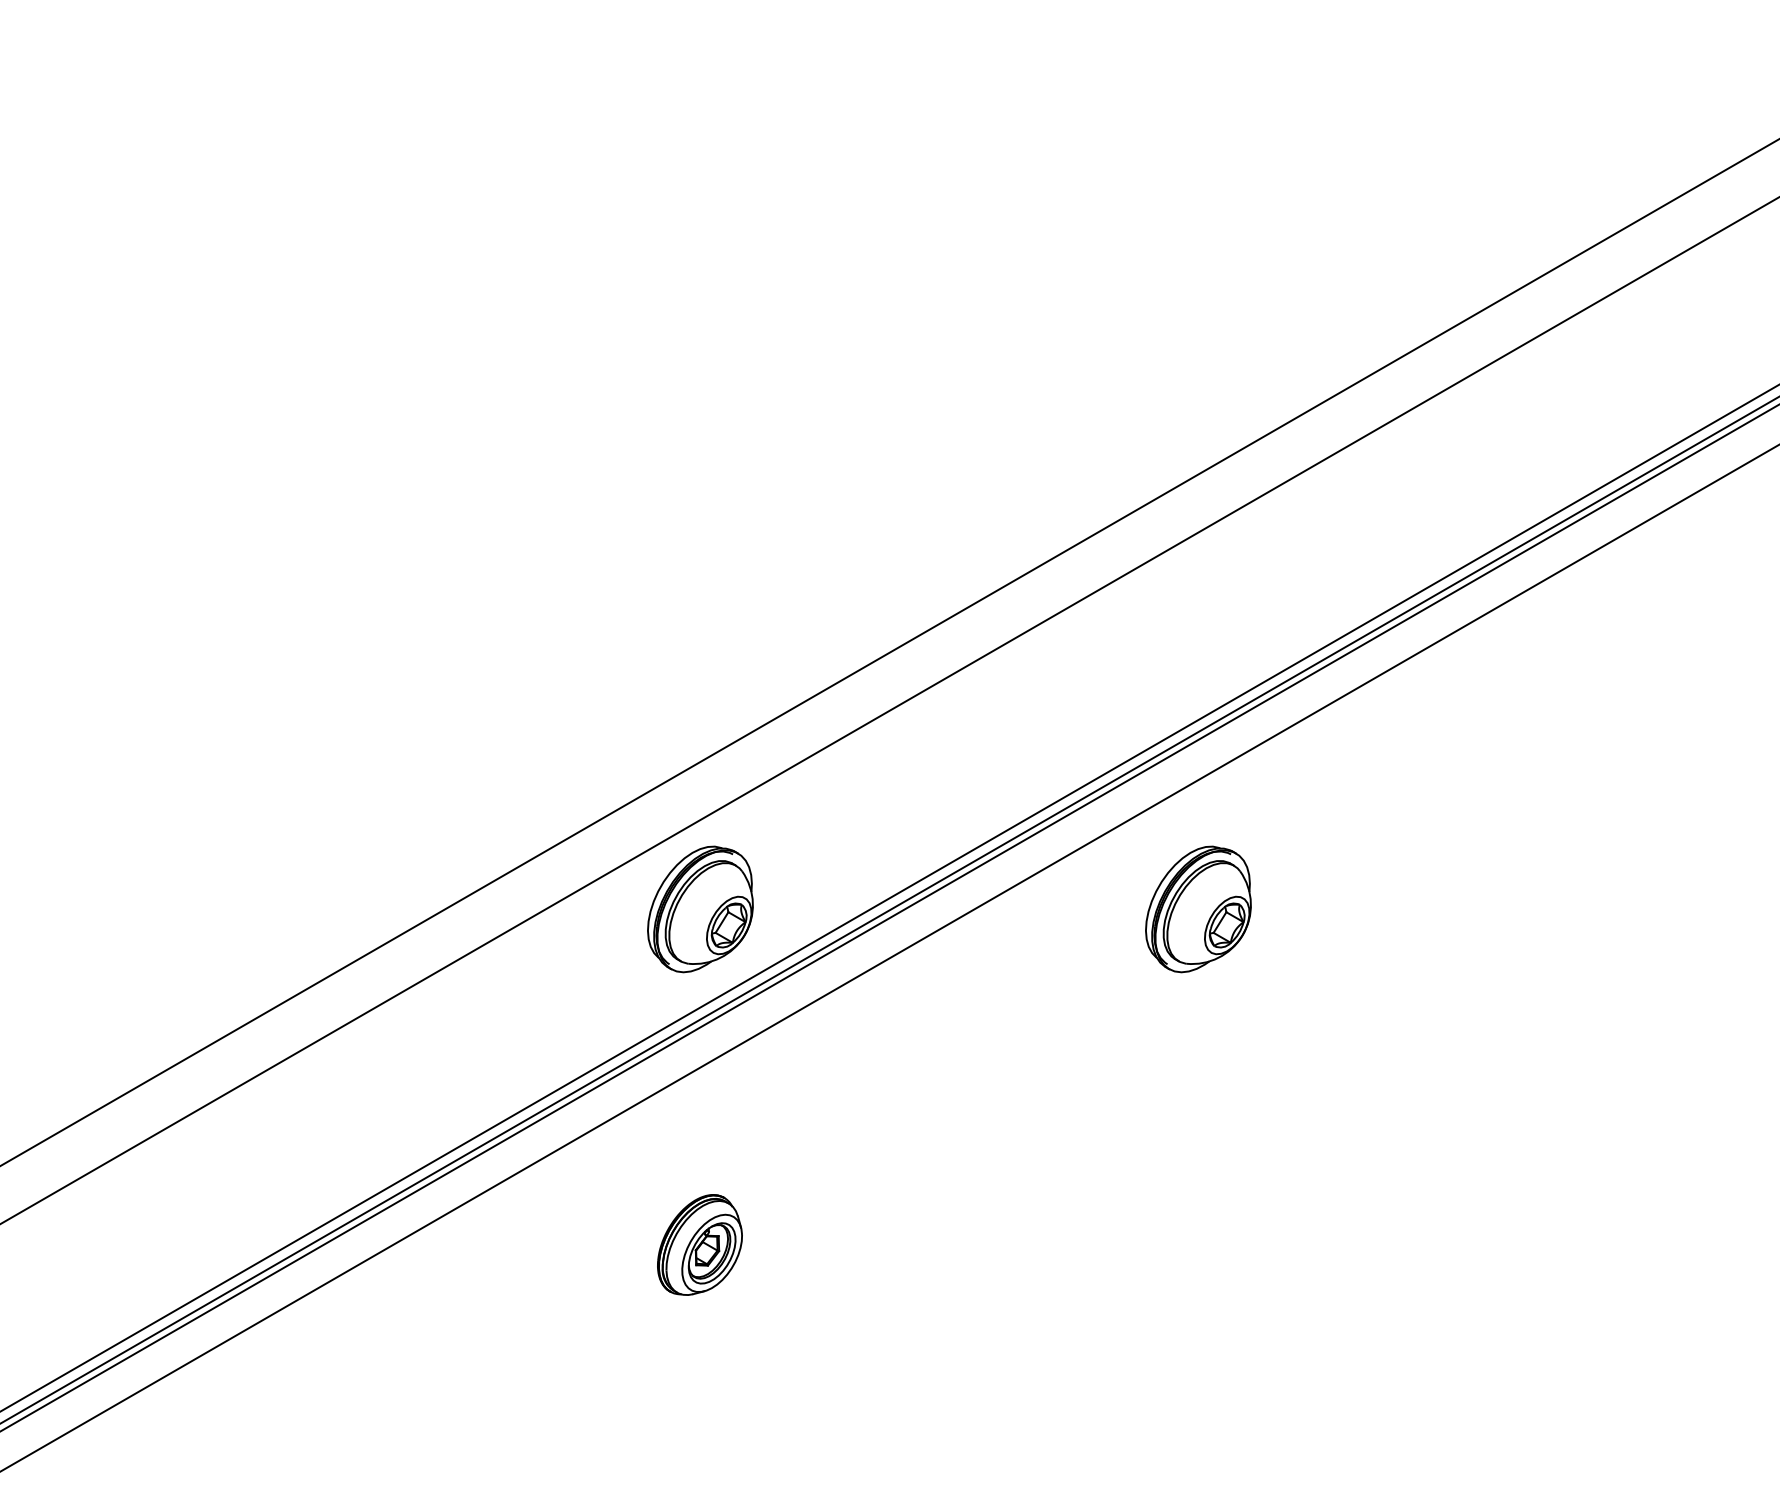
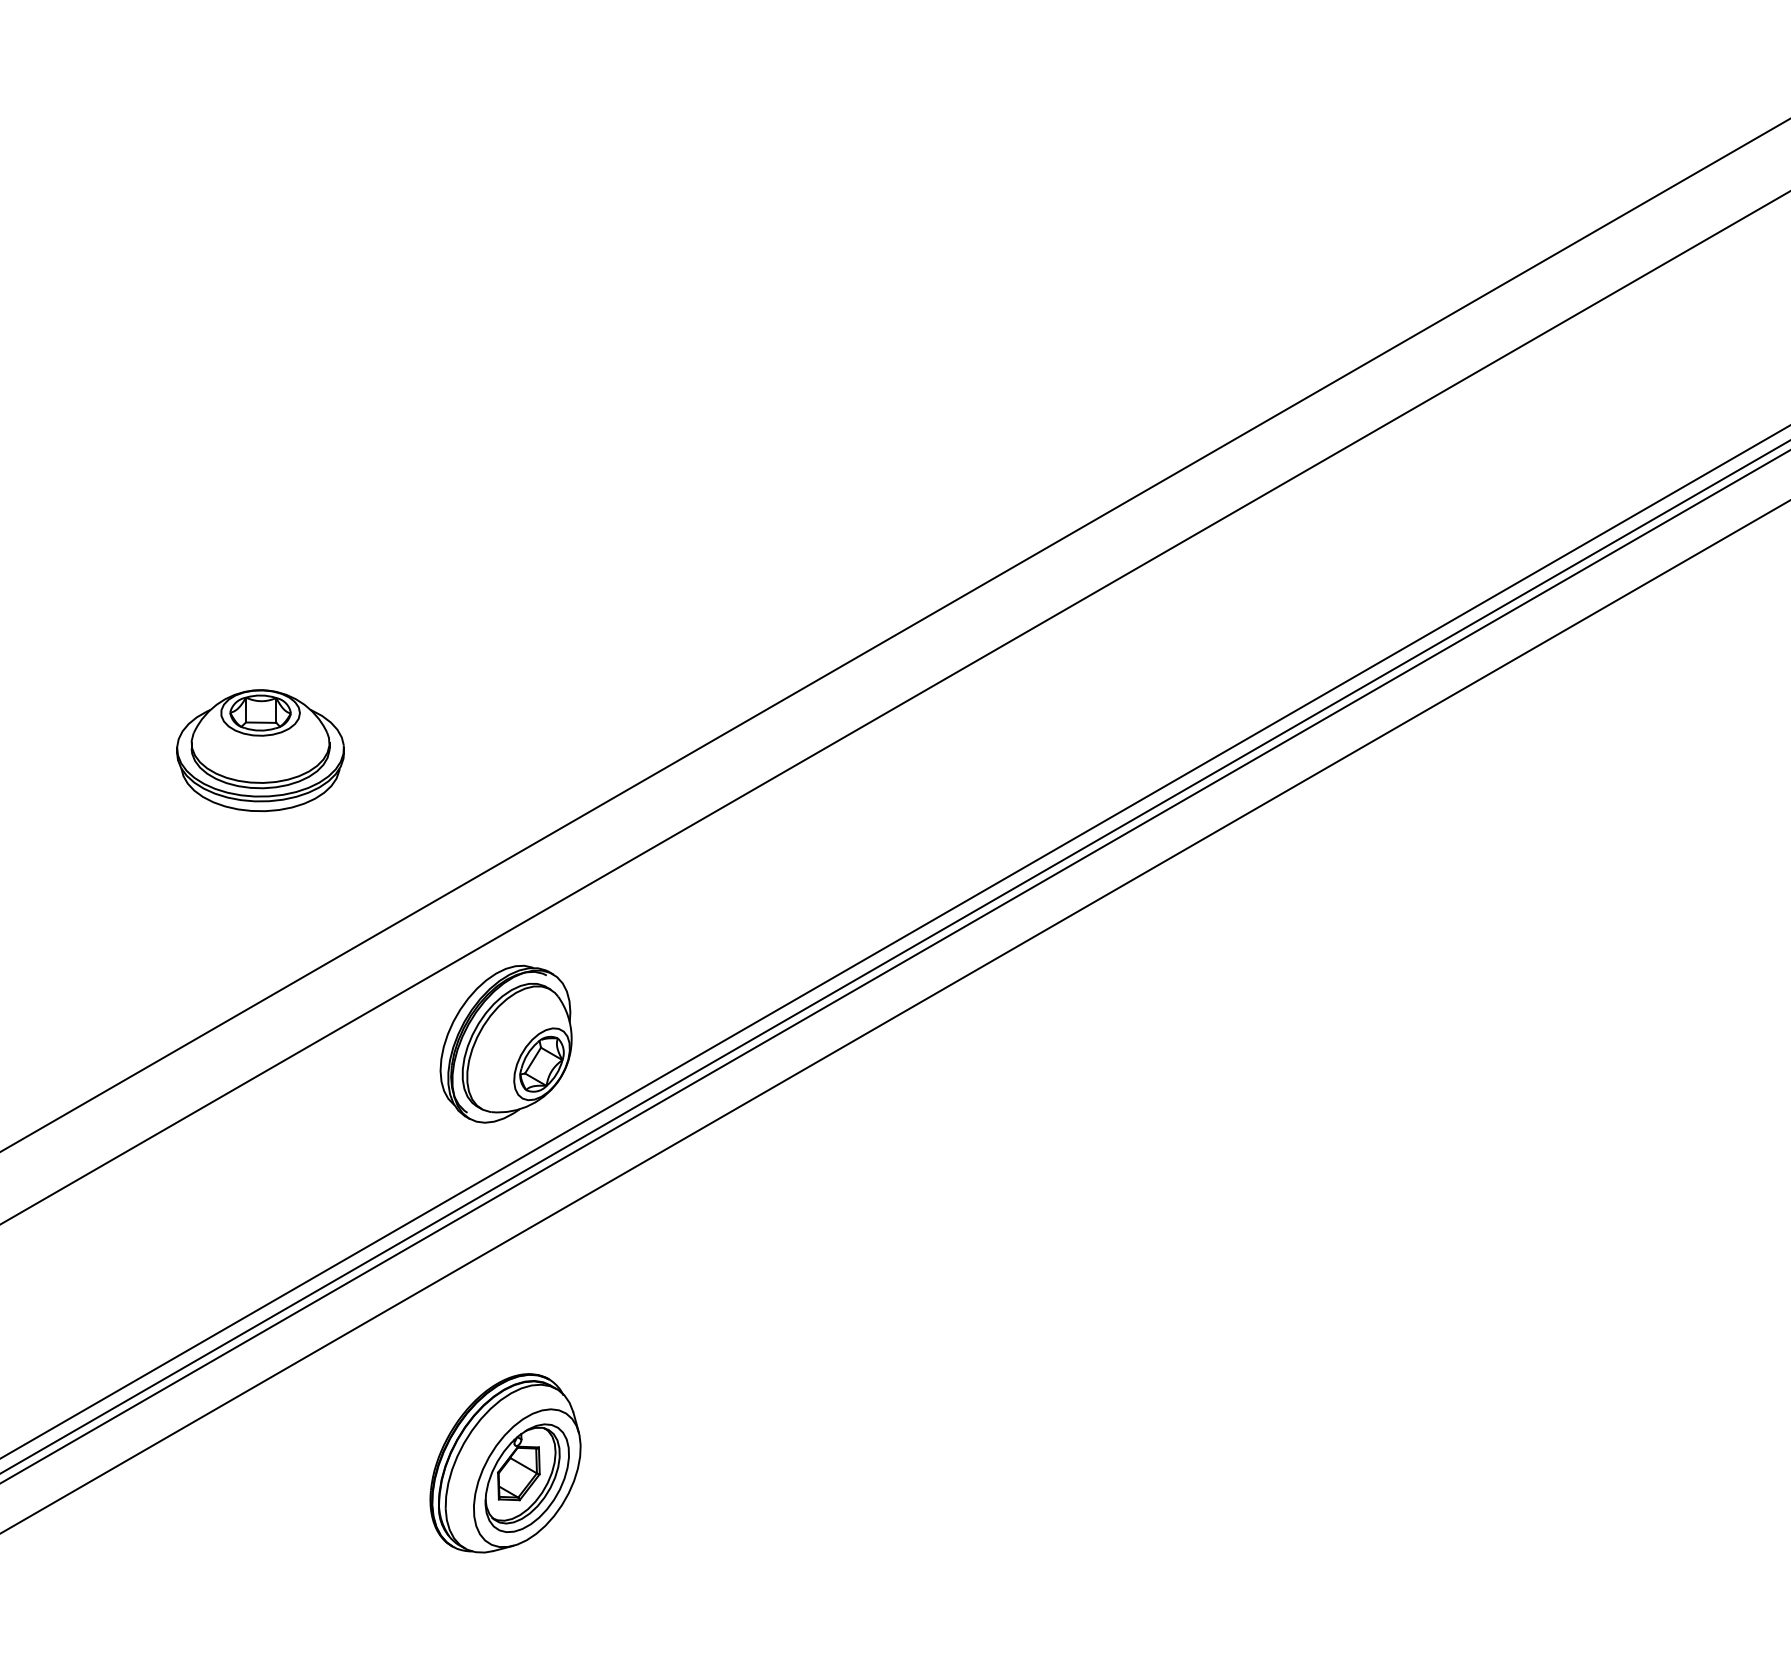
part: (503, 674) -> (260, 750), added
part: (1198, 909) -> (1128, 1044), removed
part: (699, 1244) -> (504, 1462), size x1.43

